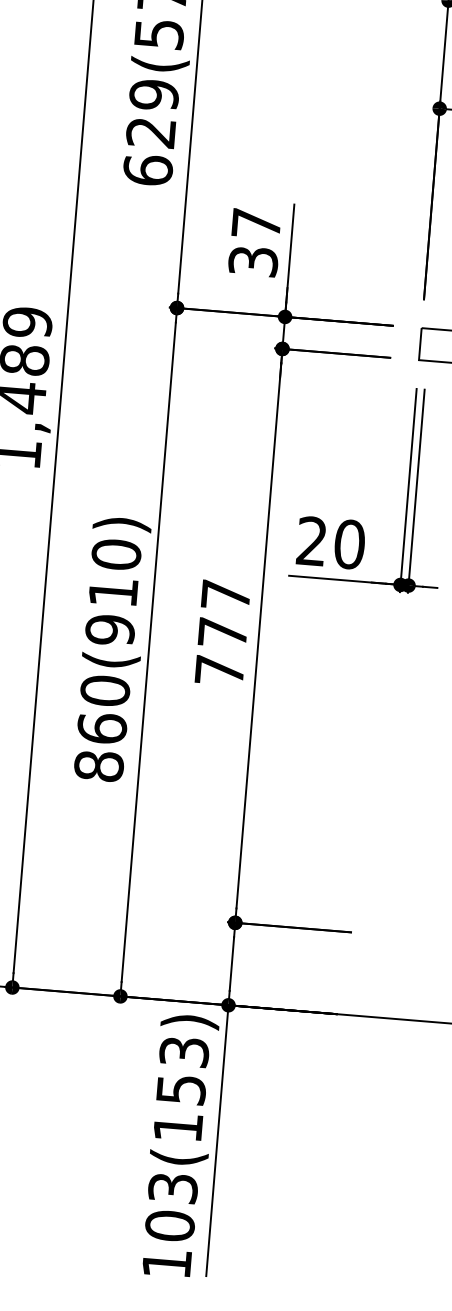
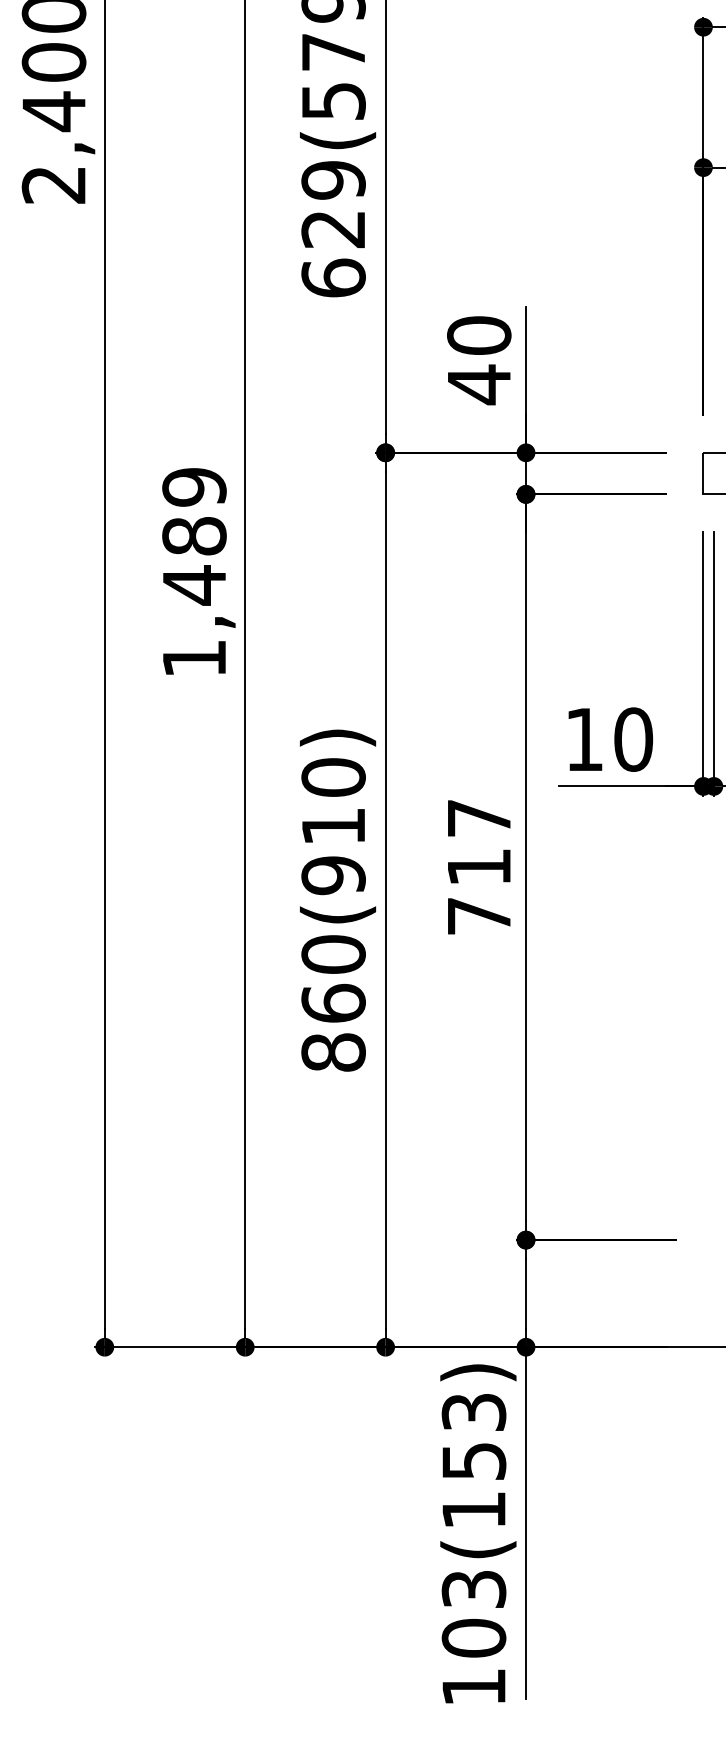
text: (255, 242) -> (479, 360), 37 -> 40
text: (312, 540) -> (584, 738), 20 -> 10
text: (223, 633) -> (479, 867), 777 -> 717

